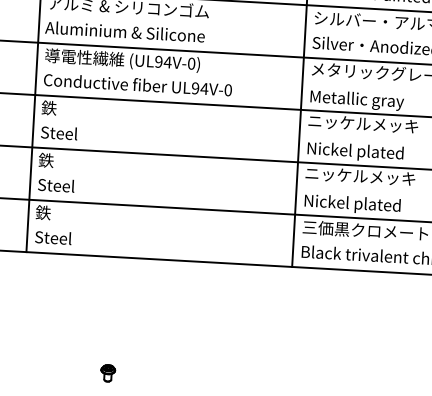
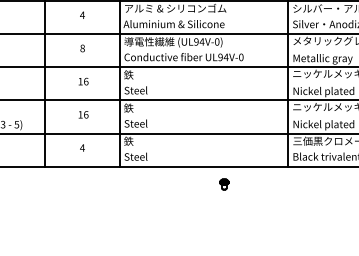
part: (108, 373) -> (224, 184), moved

